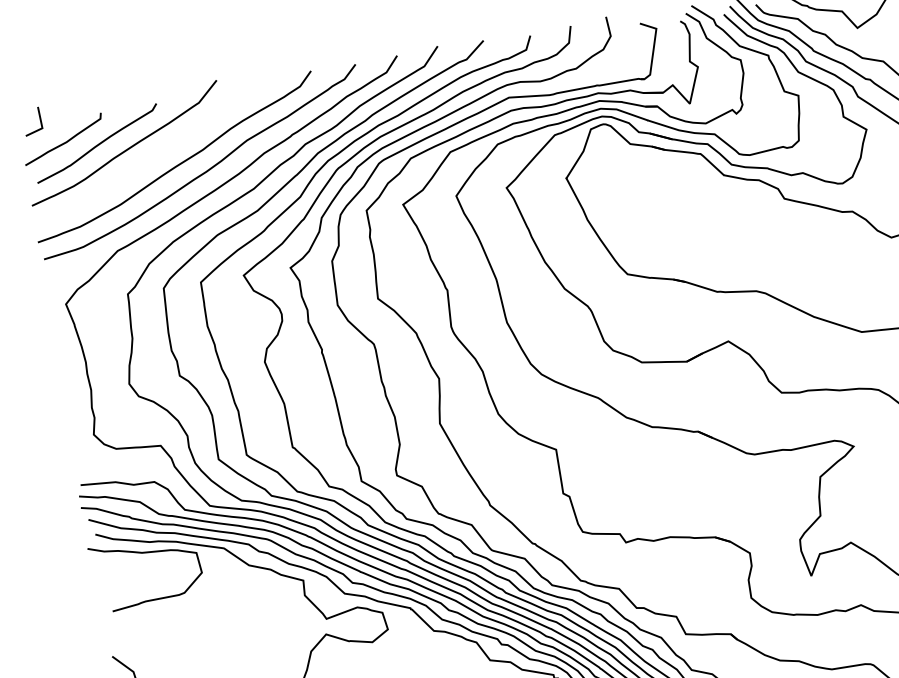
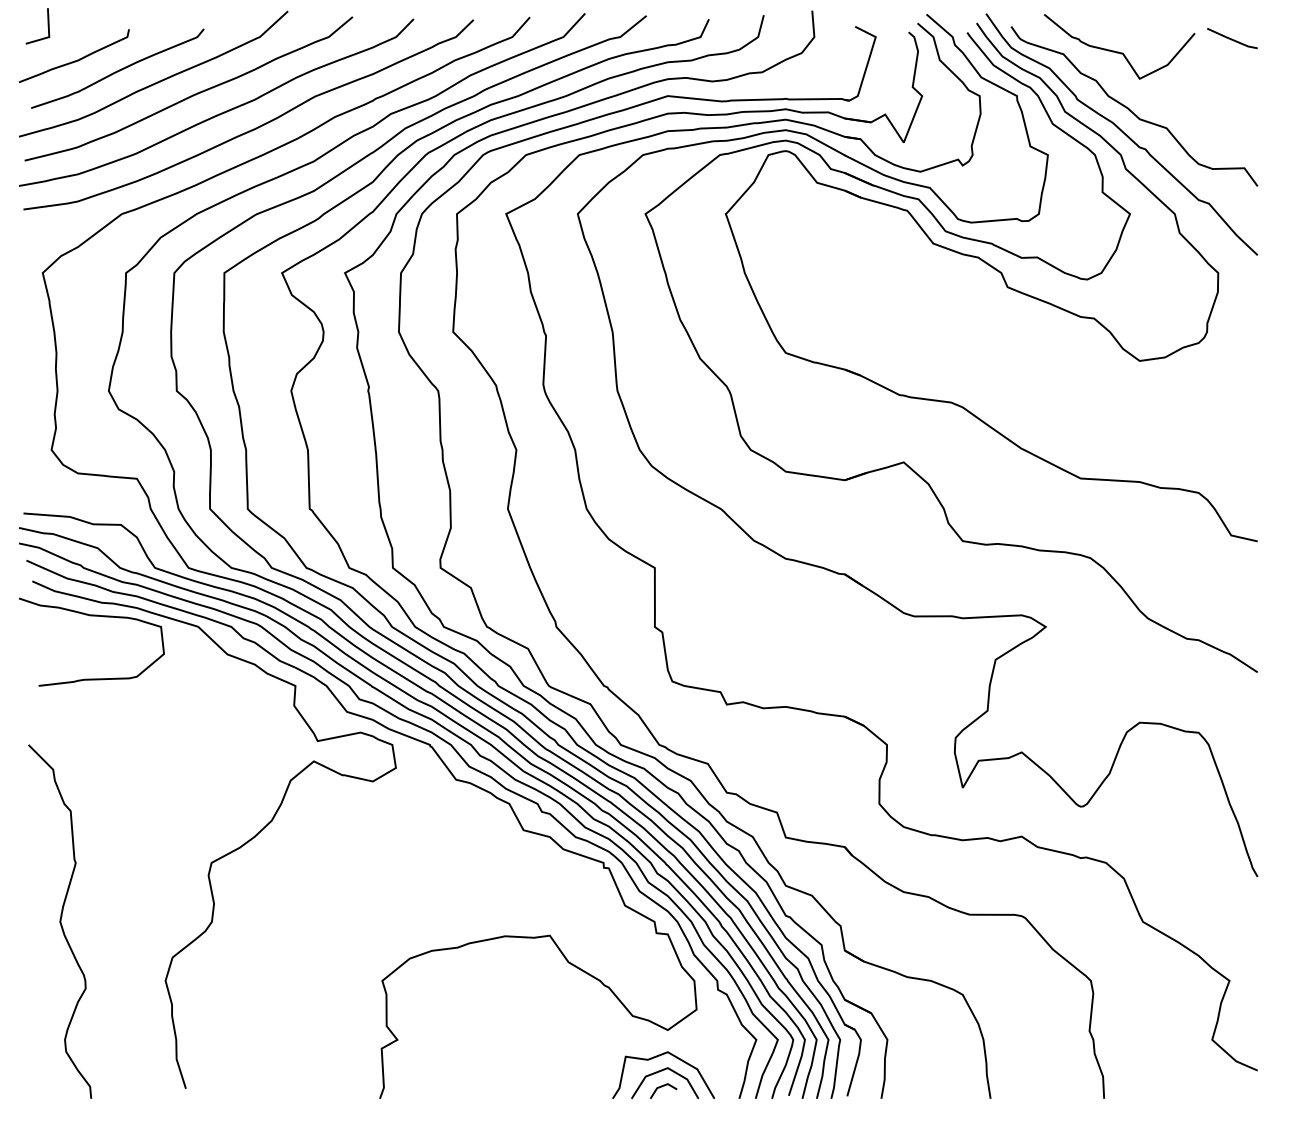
curve: (155, 153) -> (192, 94), added

